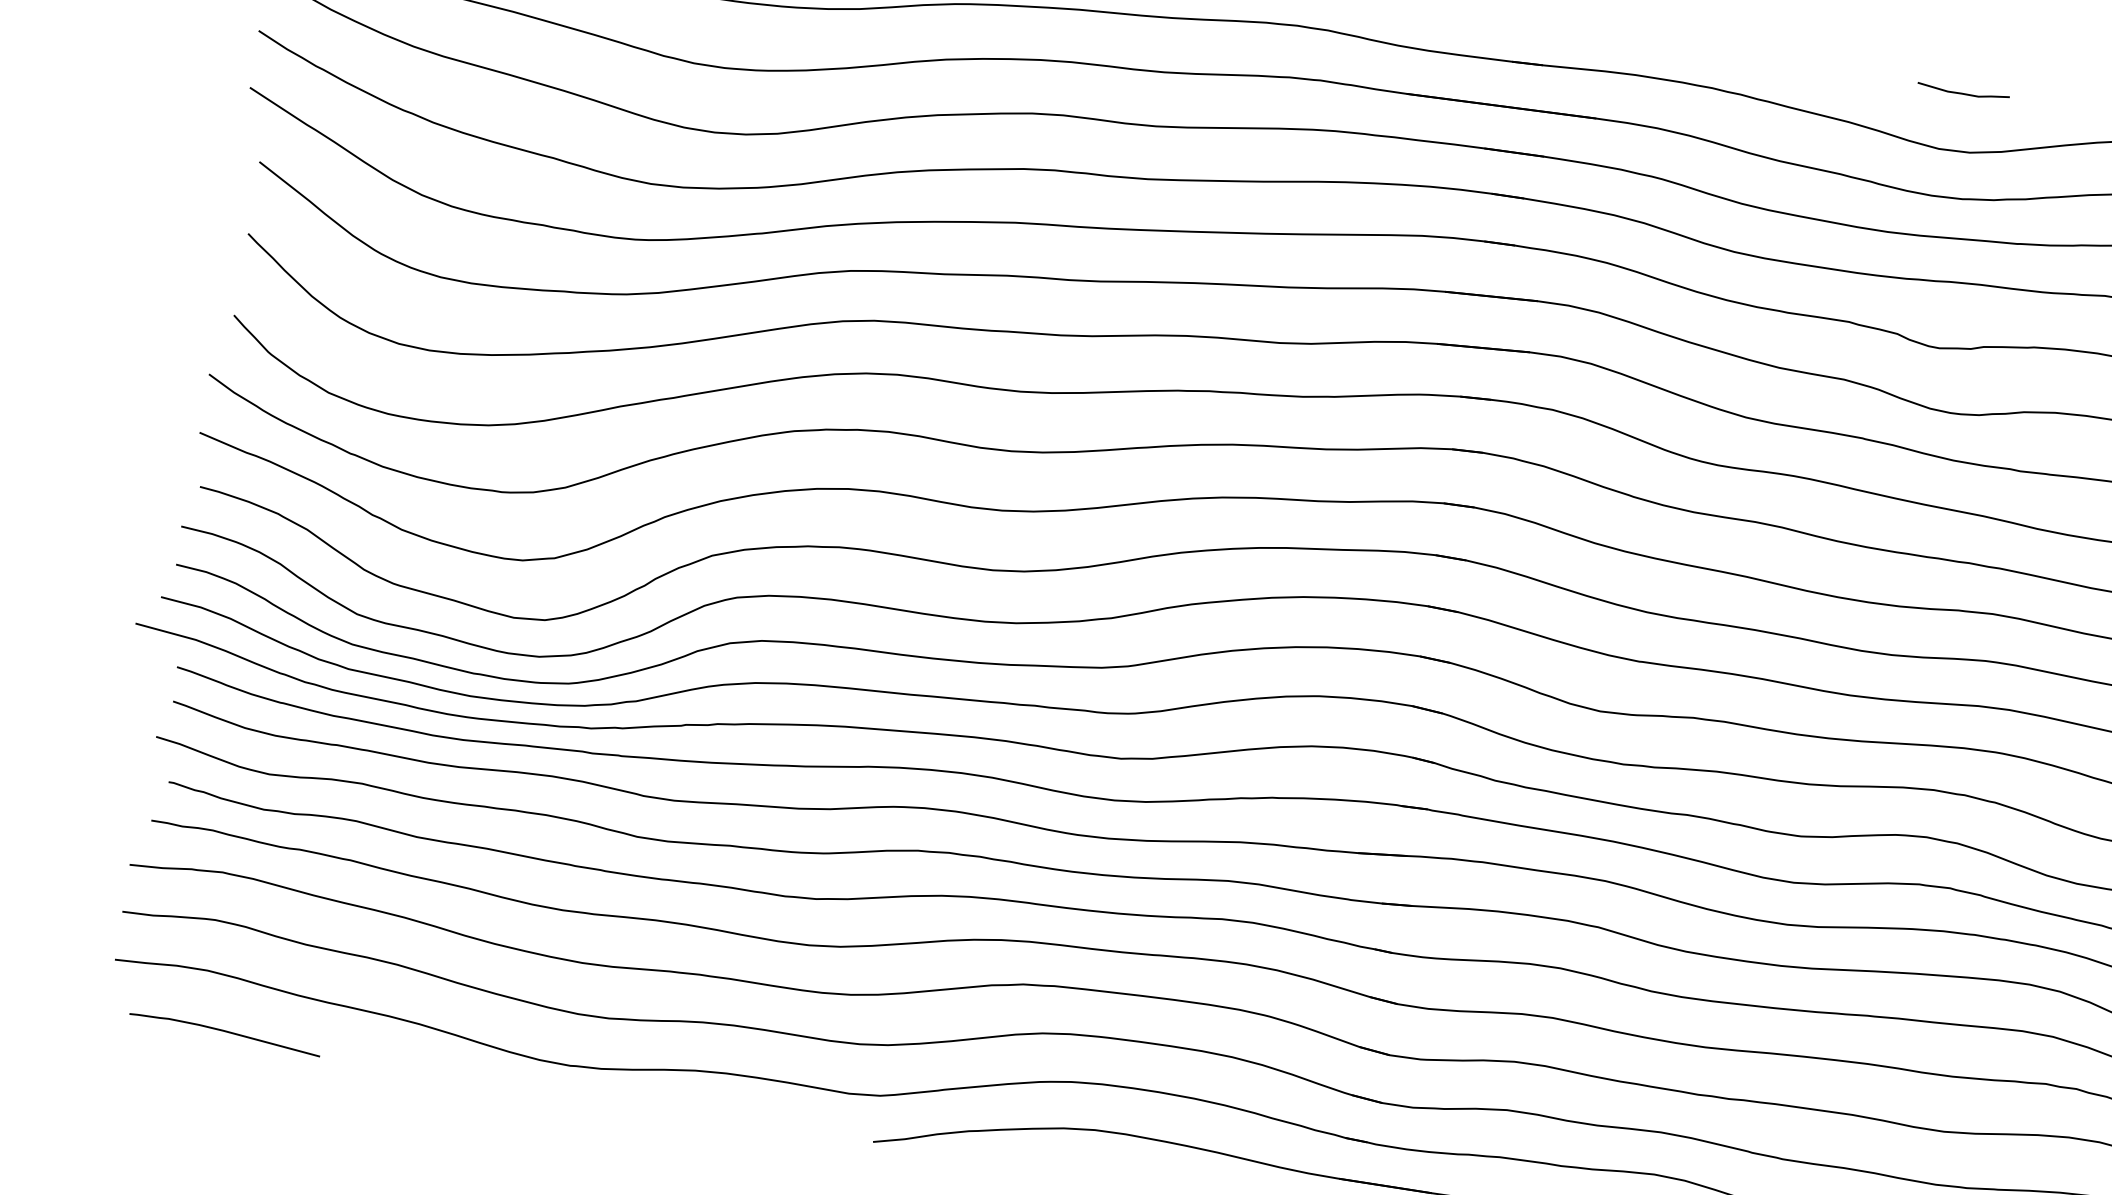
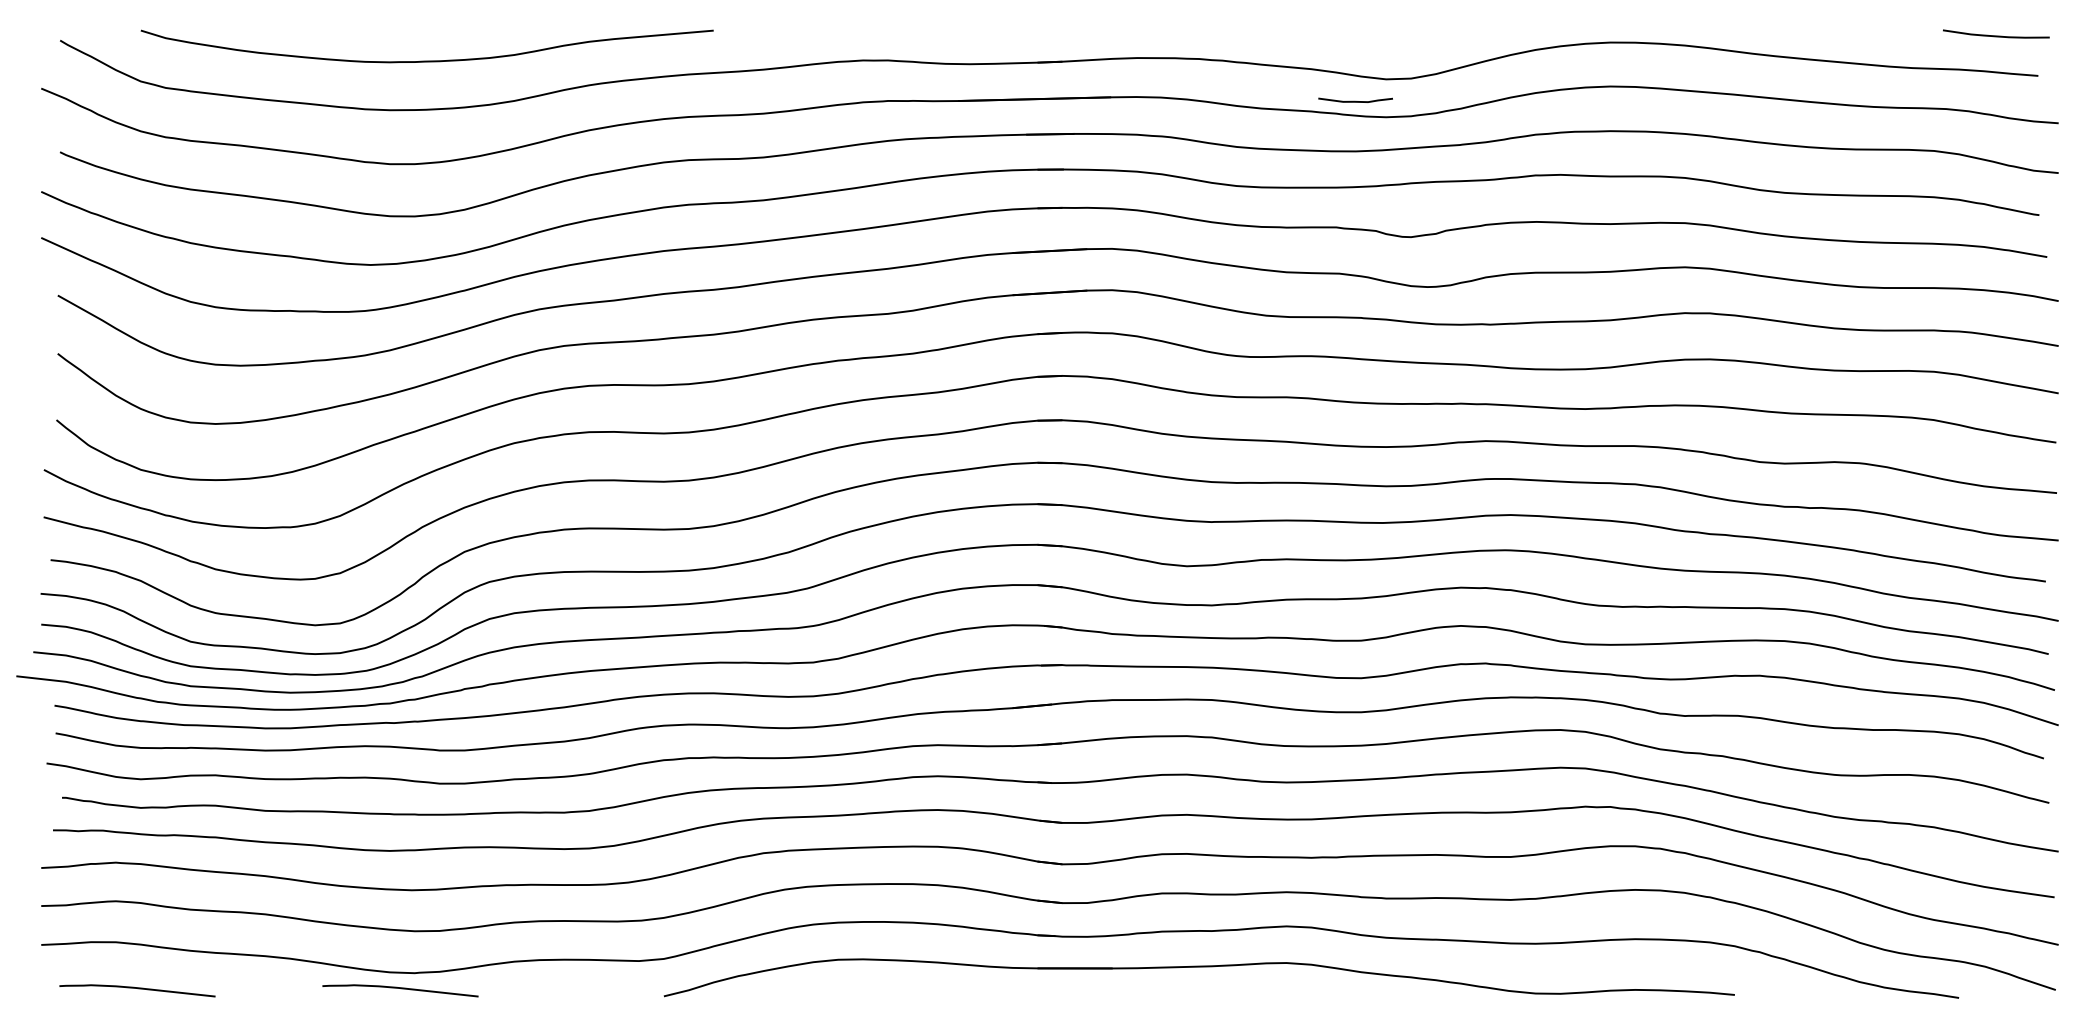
curve: (1963, 92) -> (1355, 100), moved
curve: (550, 1083) -> (401, 989), added

